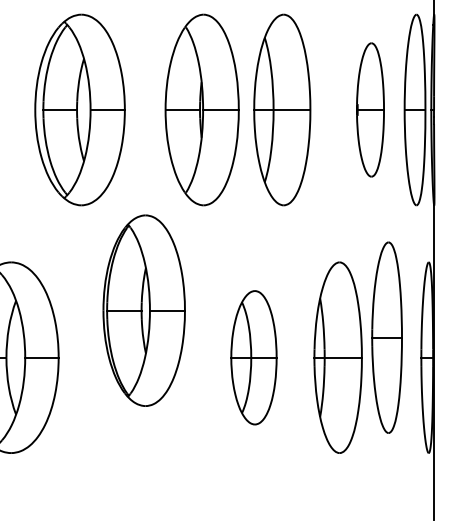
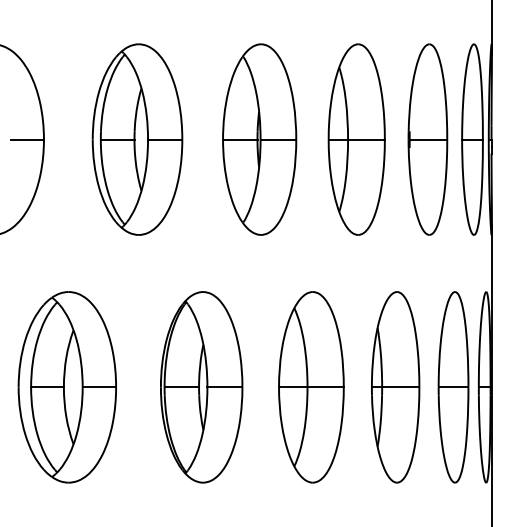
part: (282, 109) -> (356, 139), moved
part: (370, 109) -> (427, 139), size x1.43
part: (144, 310) -> (201, 387), moved
part: (387, 337) -> (453, 387), moved
part: (254, 357) -> (311, 387), size x1.43

